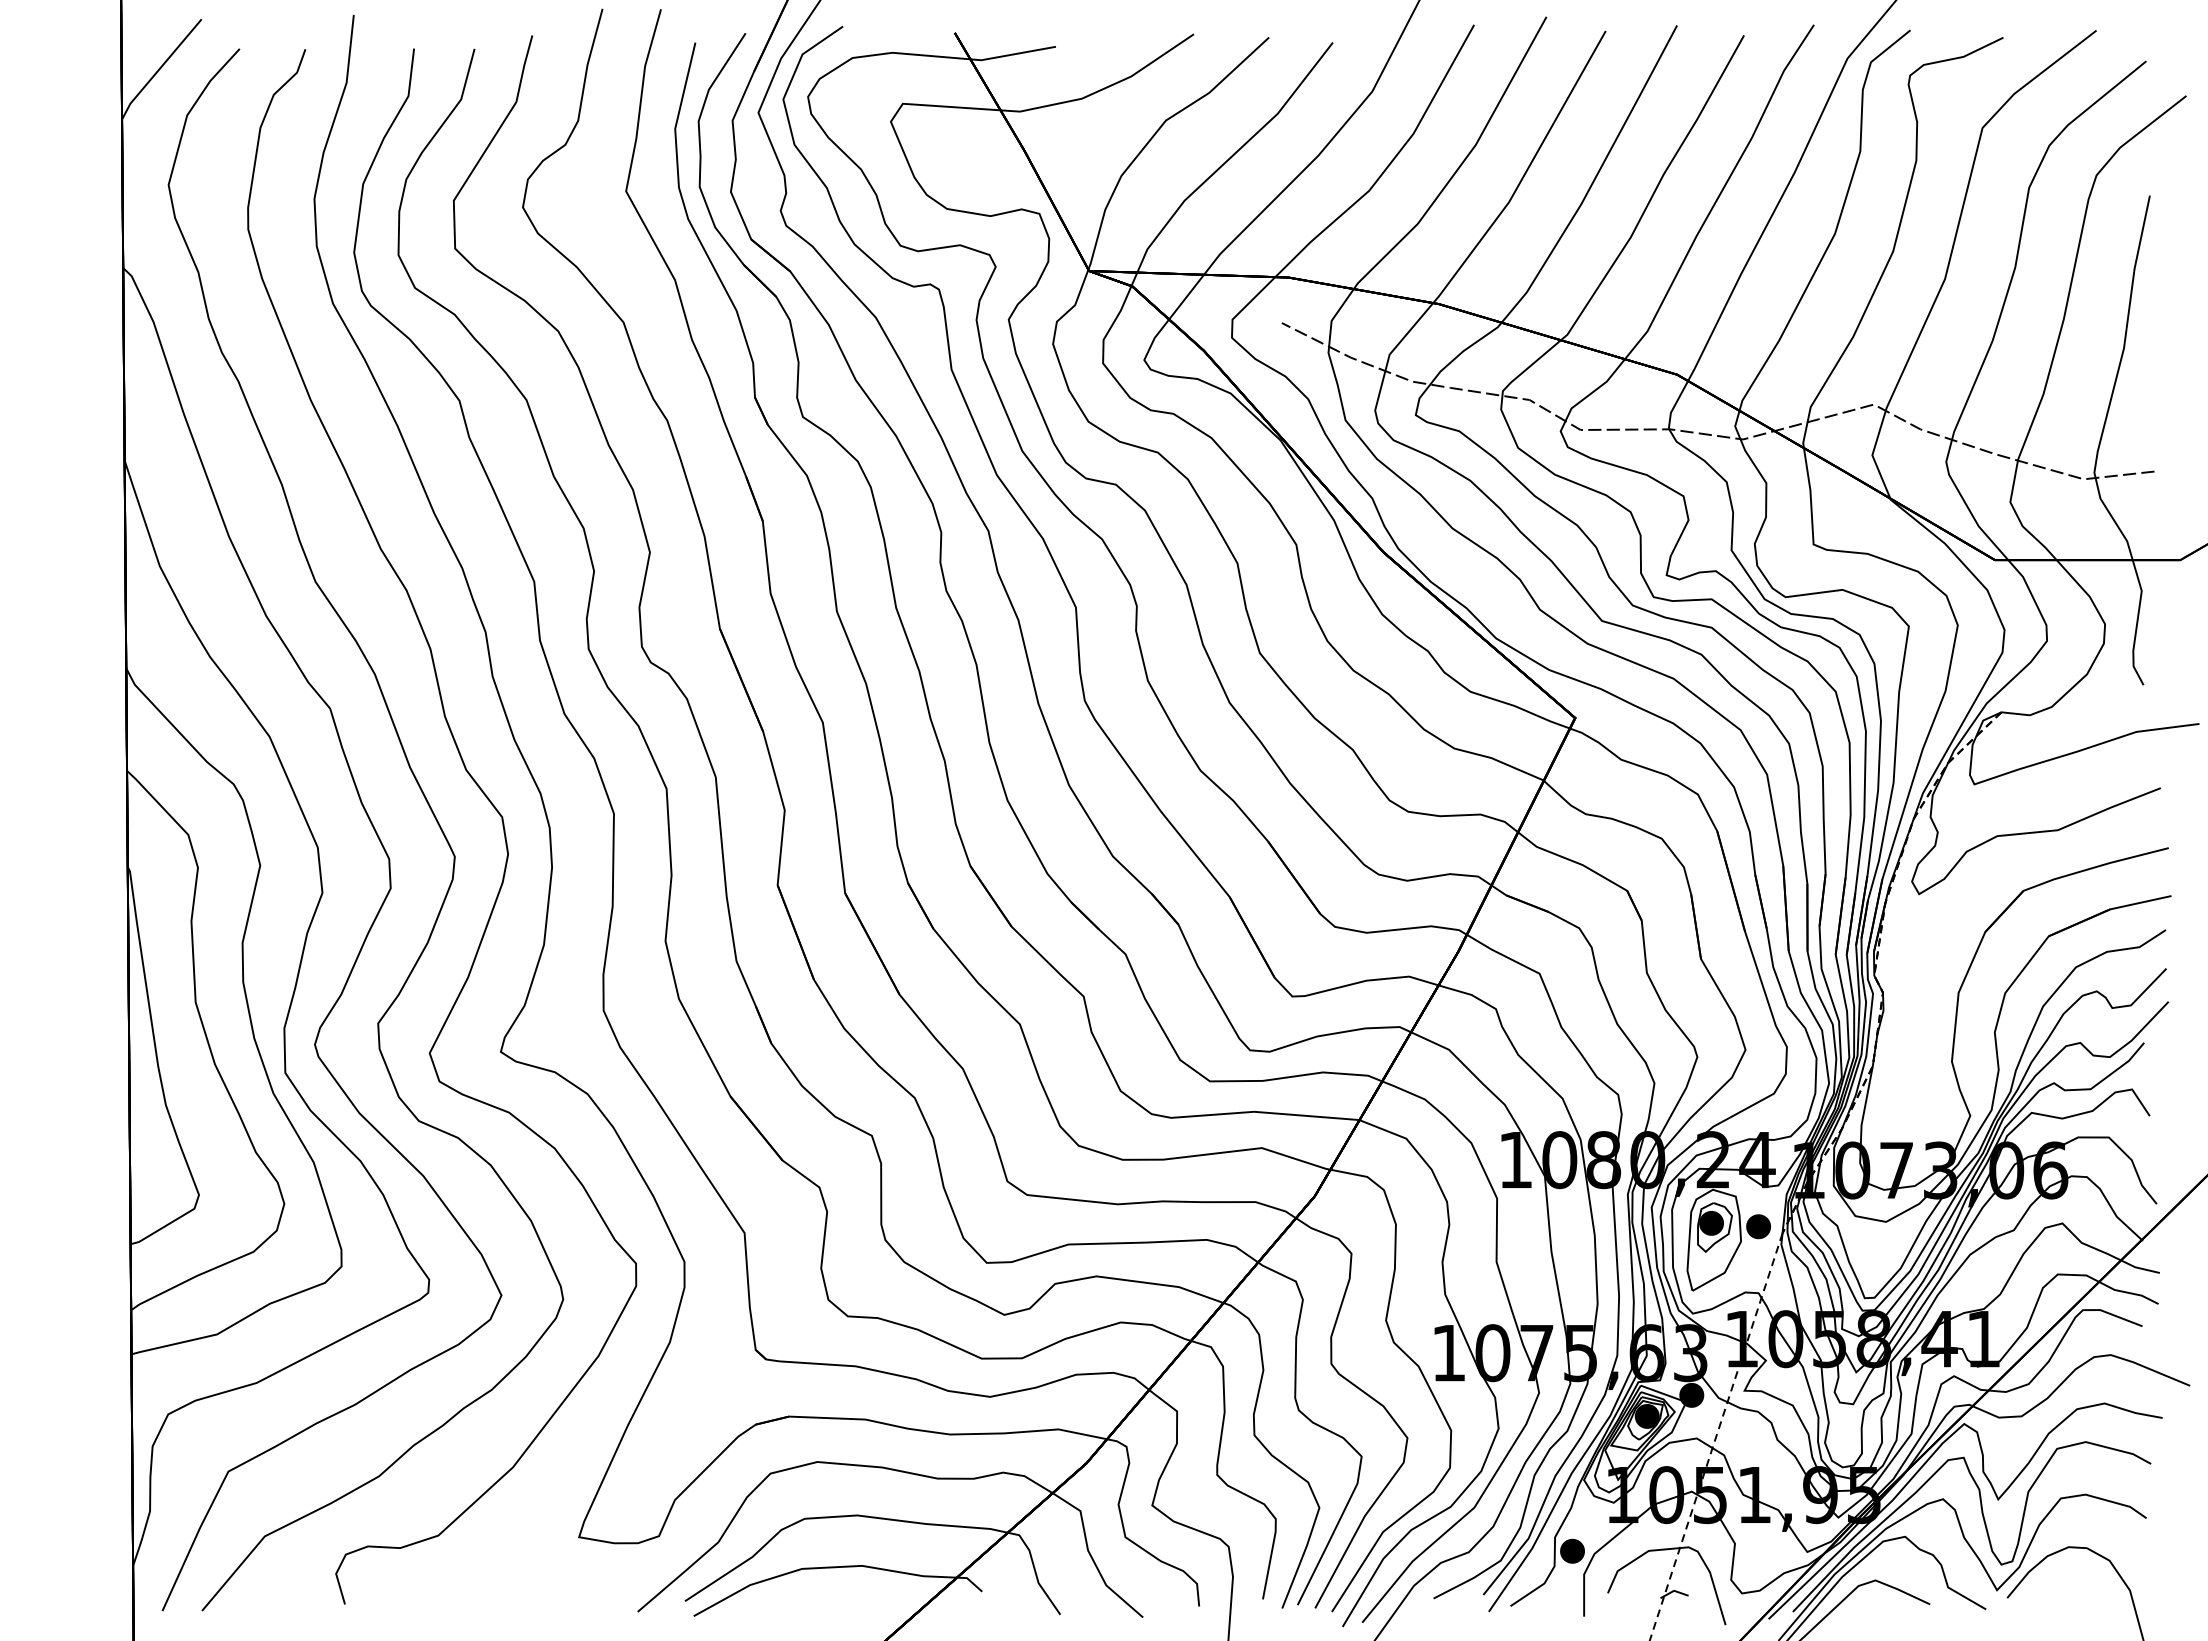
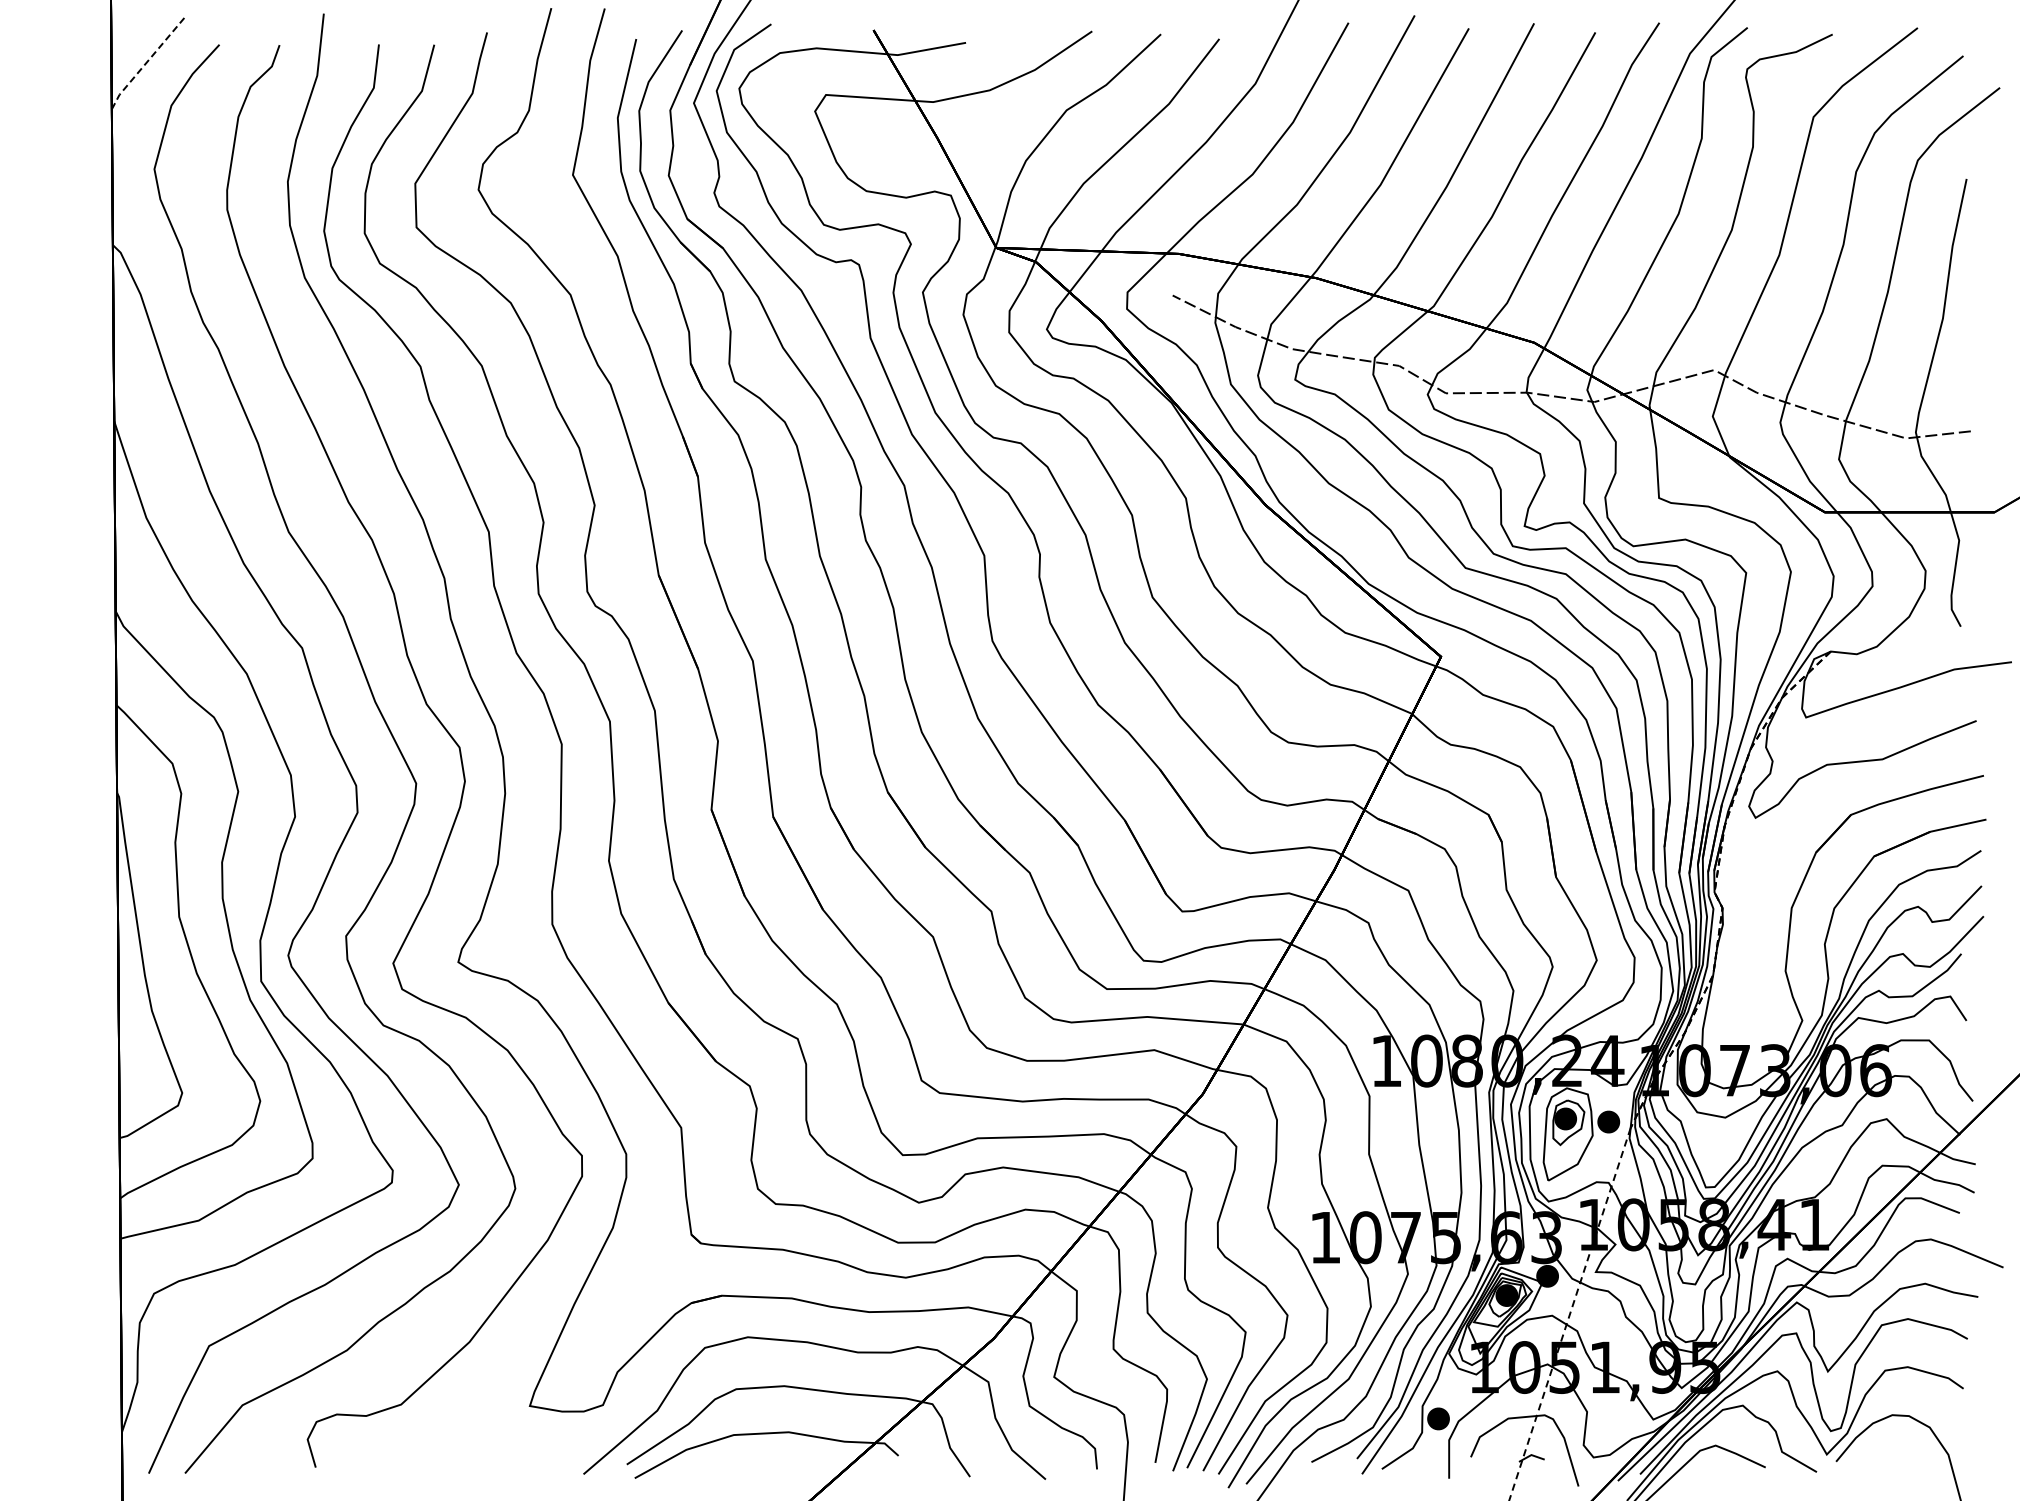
line: (159, 68) -> (146, 62), solid -> dashed

